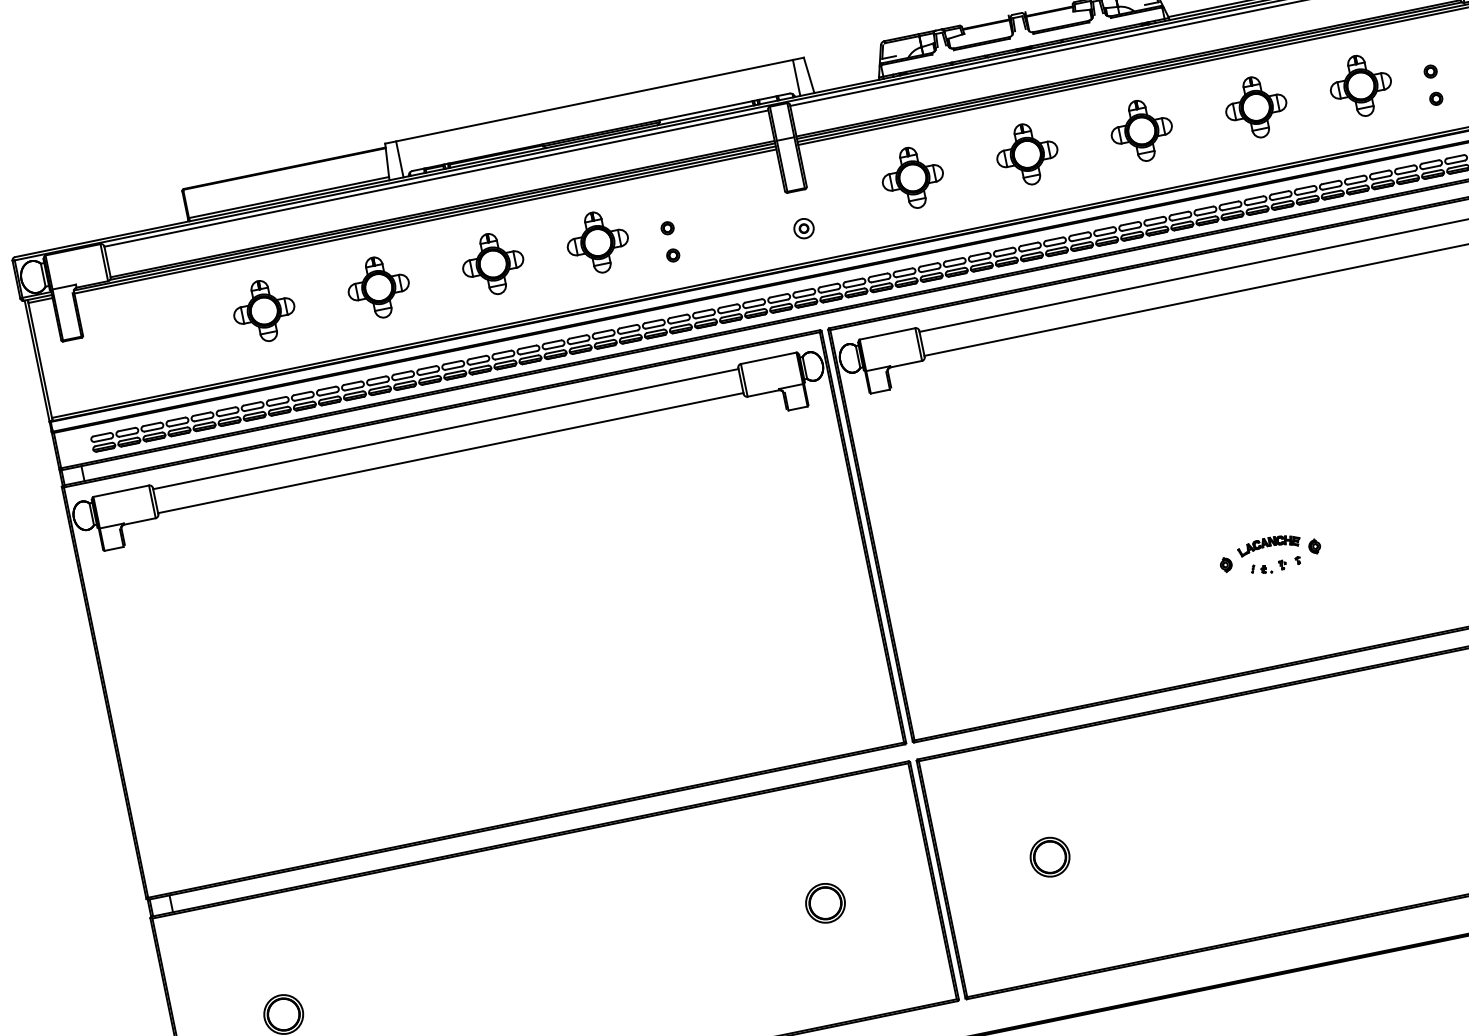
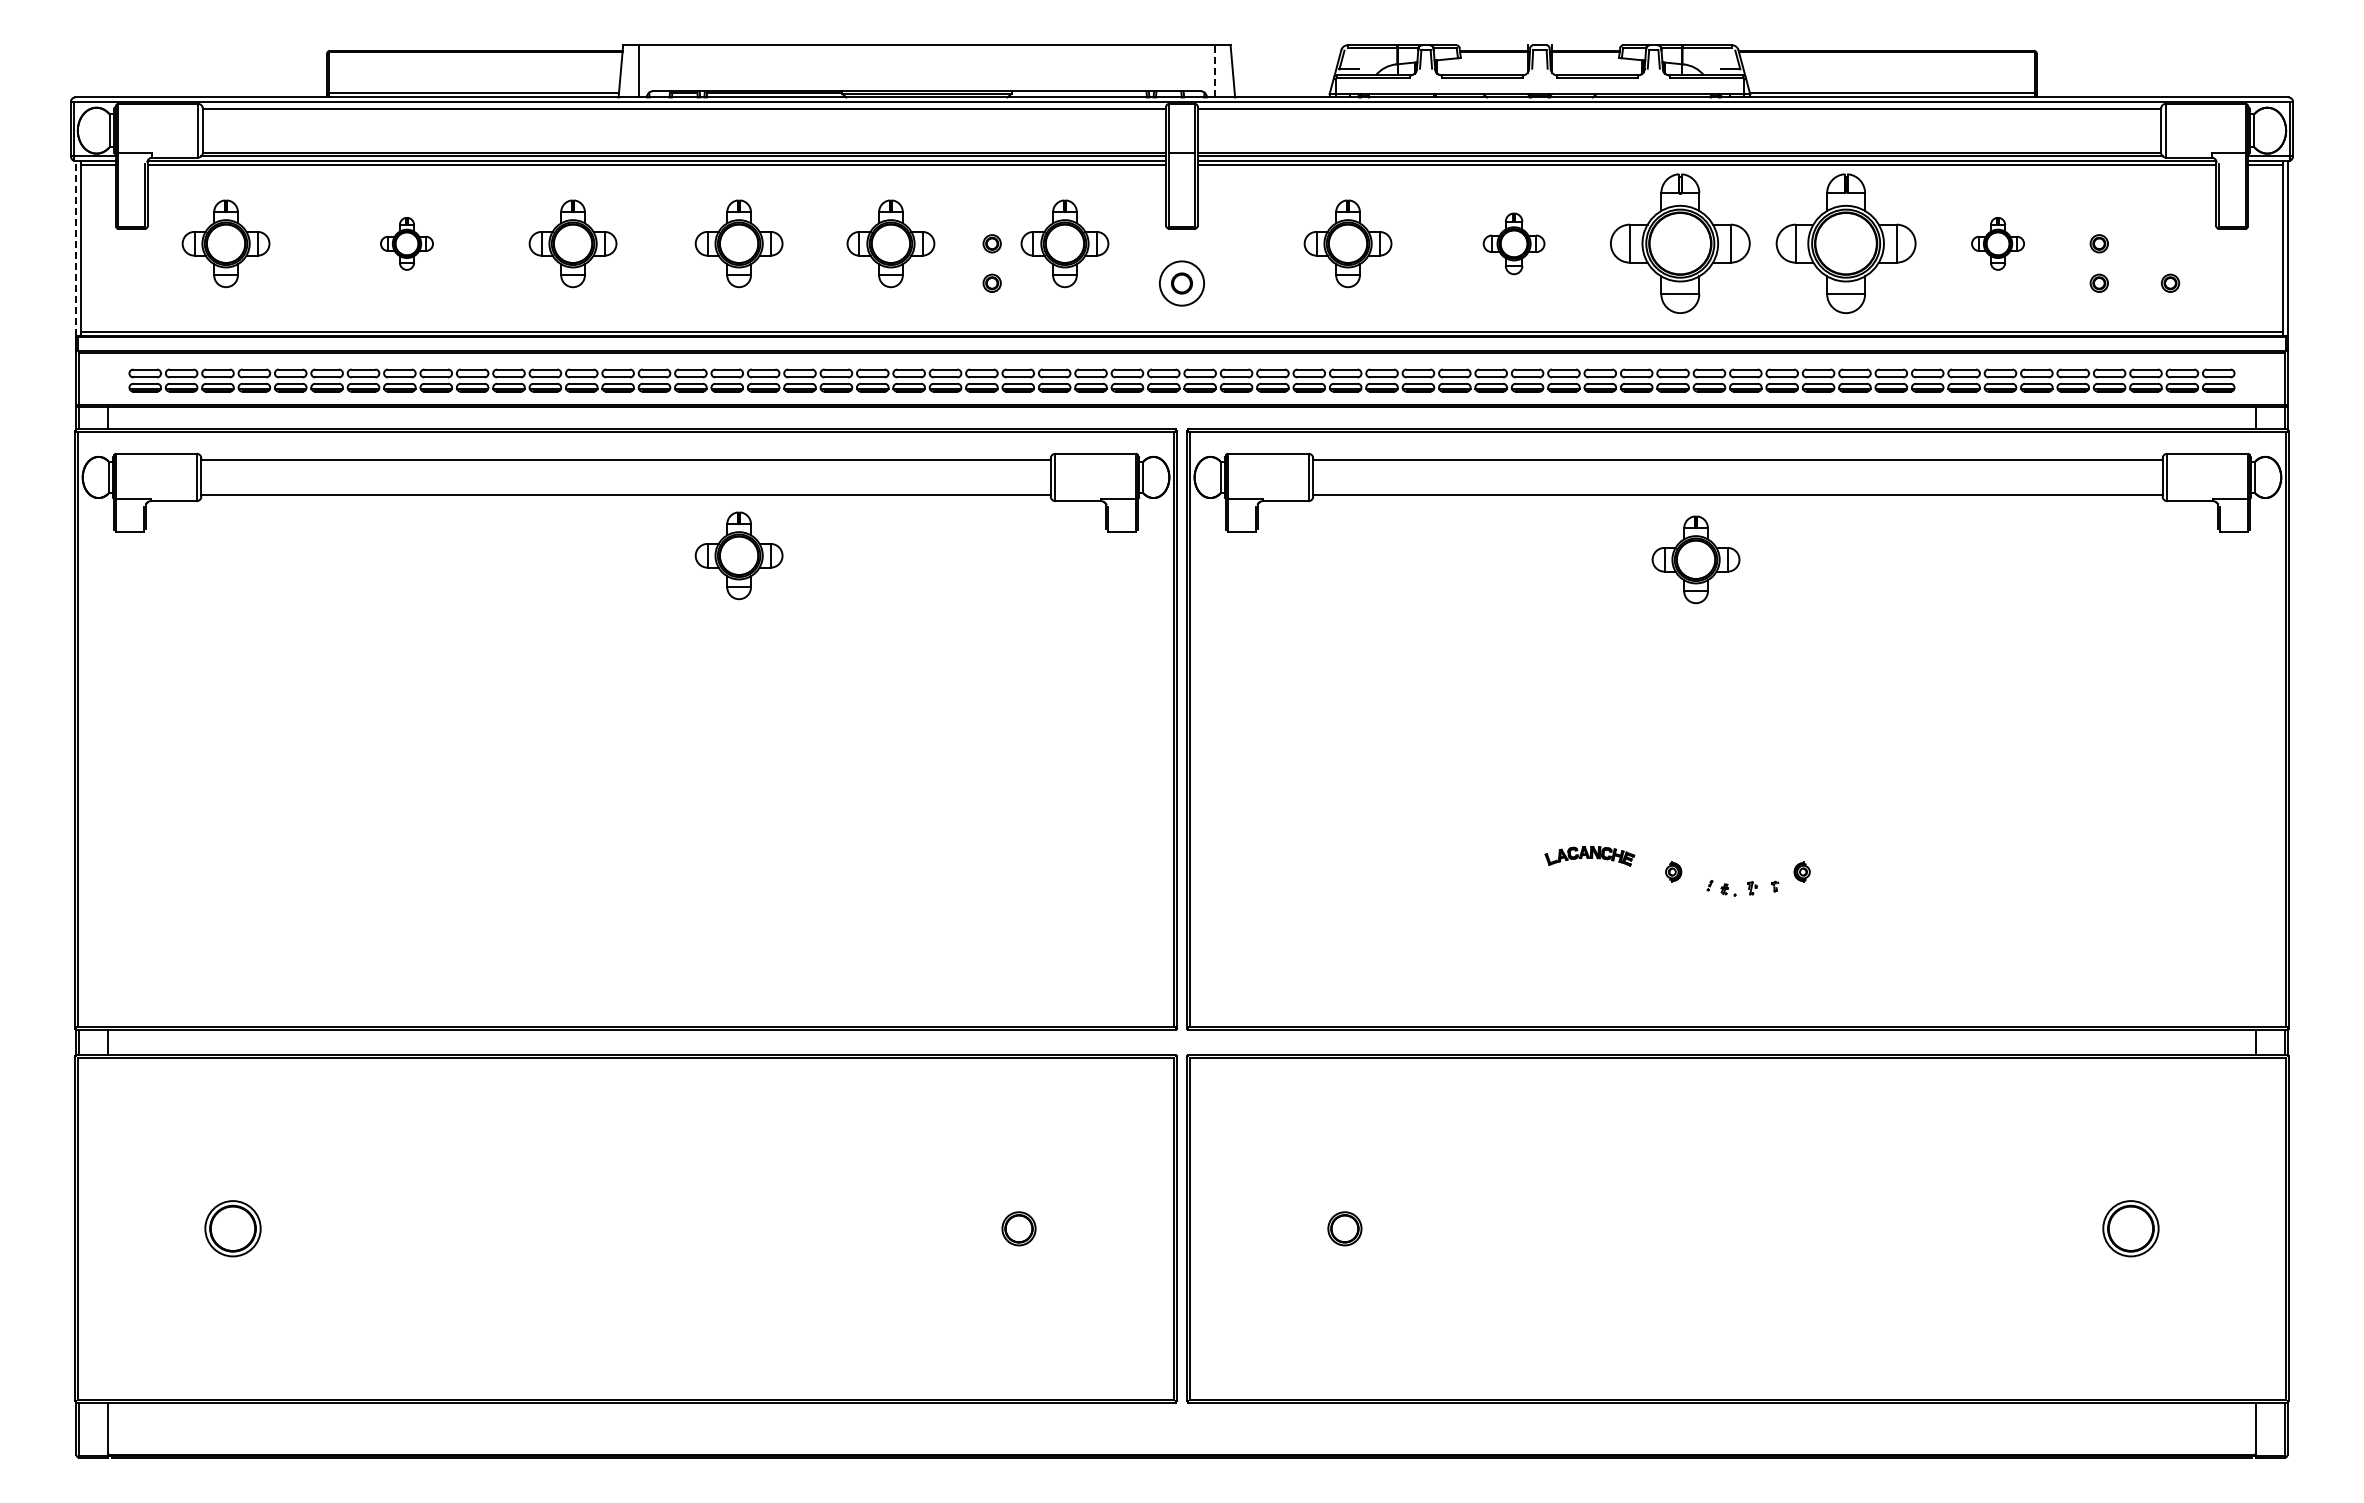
line: (796, 77) -> (1214, 70), solid -> dashed
part: (1360, 85) -> (1997, 243), size x0.6
part: (1256, 107) -> (1846, 243), size x1.6
part: (1141, 130) -> (1679, 243), size x1.6
part: (1026, 154) -> (1513, 243), size x0.7
part: (717, 217) -> (1064, 243), added
part: (803, 228) -> (1181, 282), size x1.6
part: (263, 310) -> (406, 243), size x0.6
part: (139, 336) -> (225, 243), added
part: (1197, 346) -> (1695, 559), added
line: (37, 361) -> (76, 248), solid -> dashed
part: (536, 478) -> (738, 555), added
part: (1268, 544) -> (1589, 856), moved
part: (1049, 857) -> (1344, 1228), size x0.6
part: (825, 903) -> (1018, 1228), size x0.6

